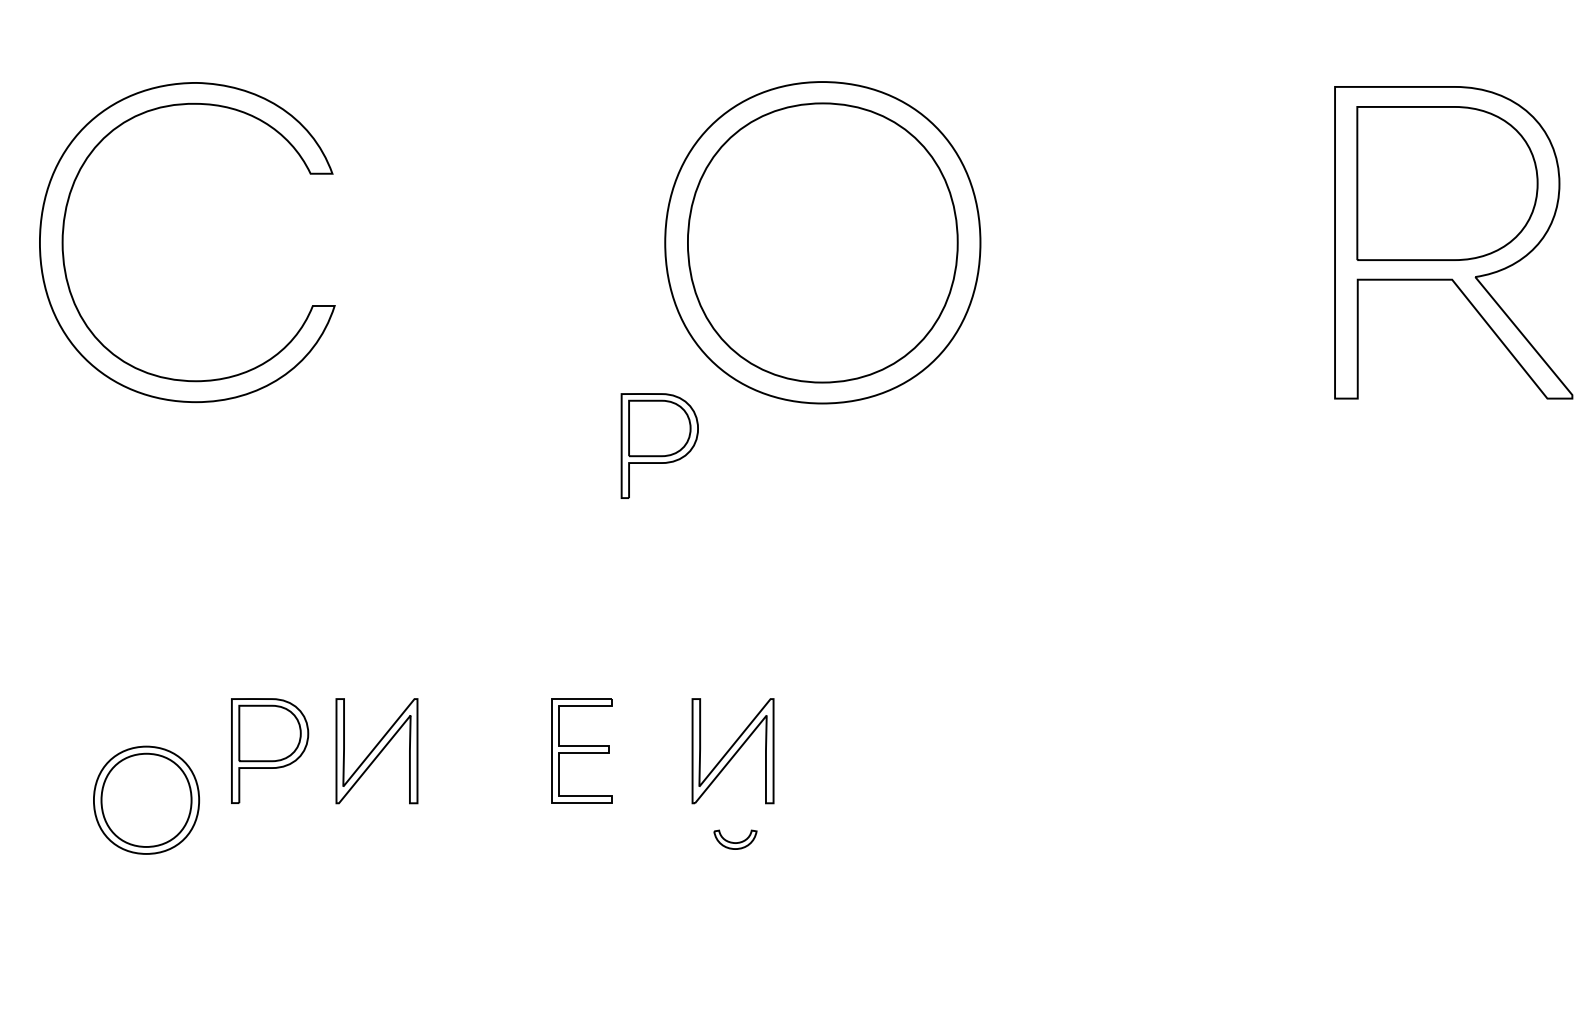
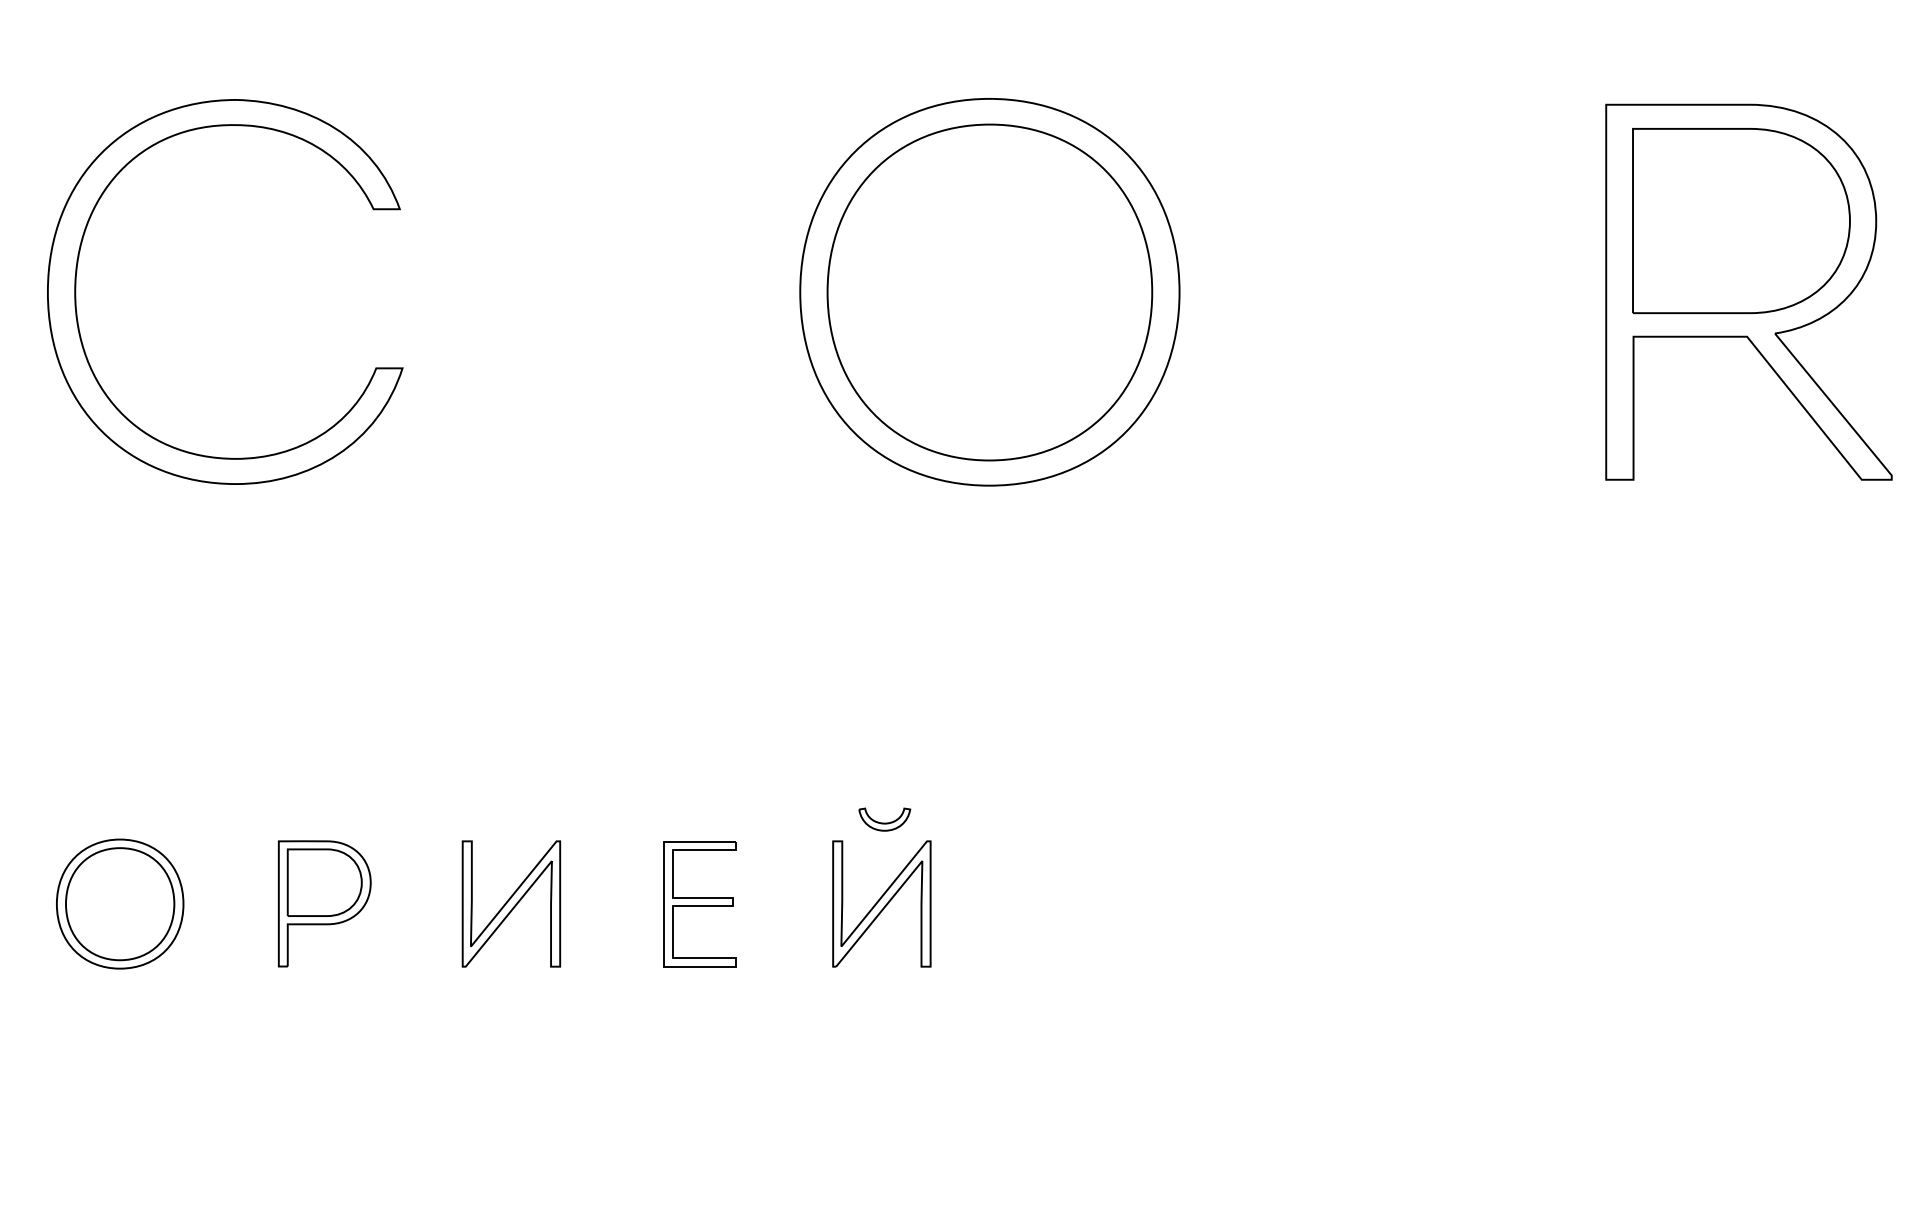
part: (659, 445) -> (793, 536), removed
part: (377, 750) -> (511, 903), moved
part: (146, 799) -> (120, 903), moved
part: (735, 839) -> (884, 819), moved

